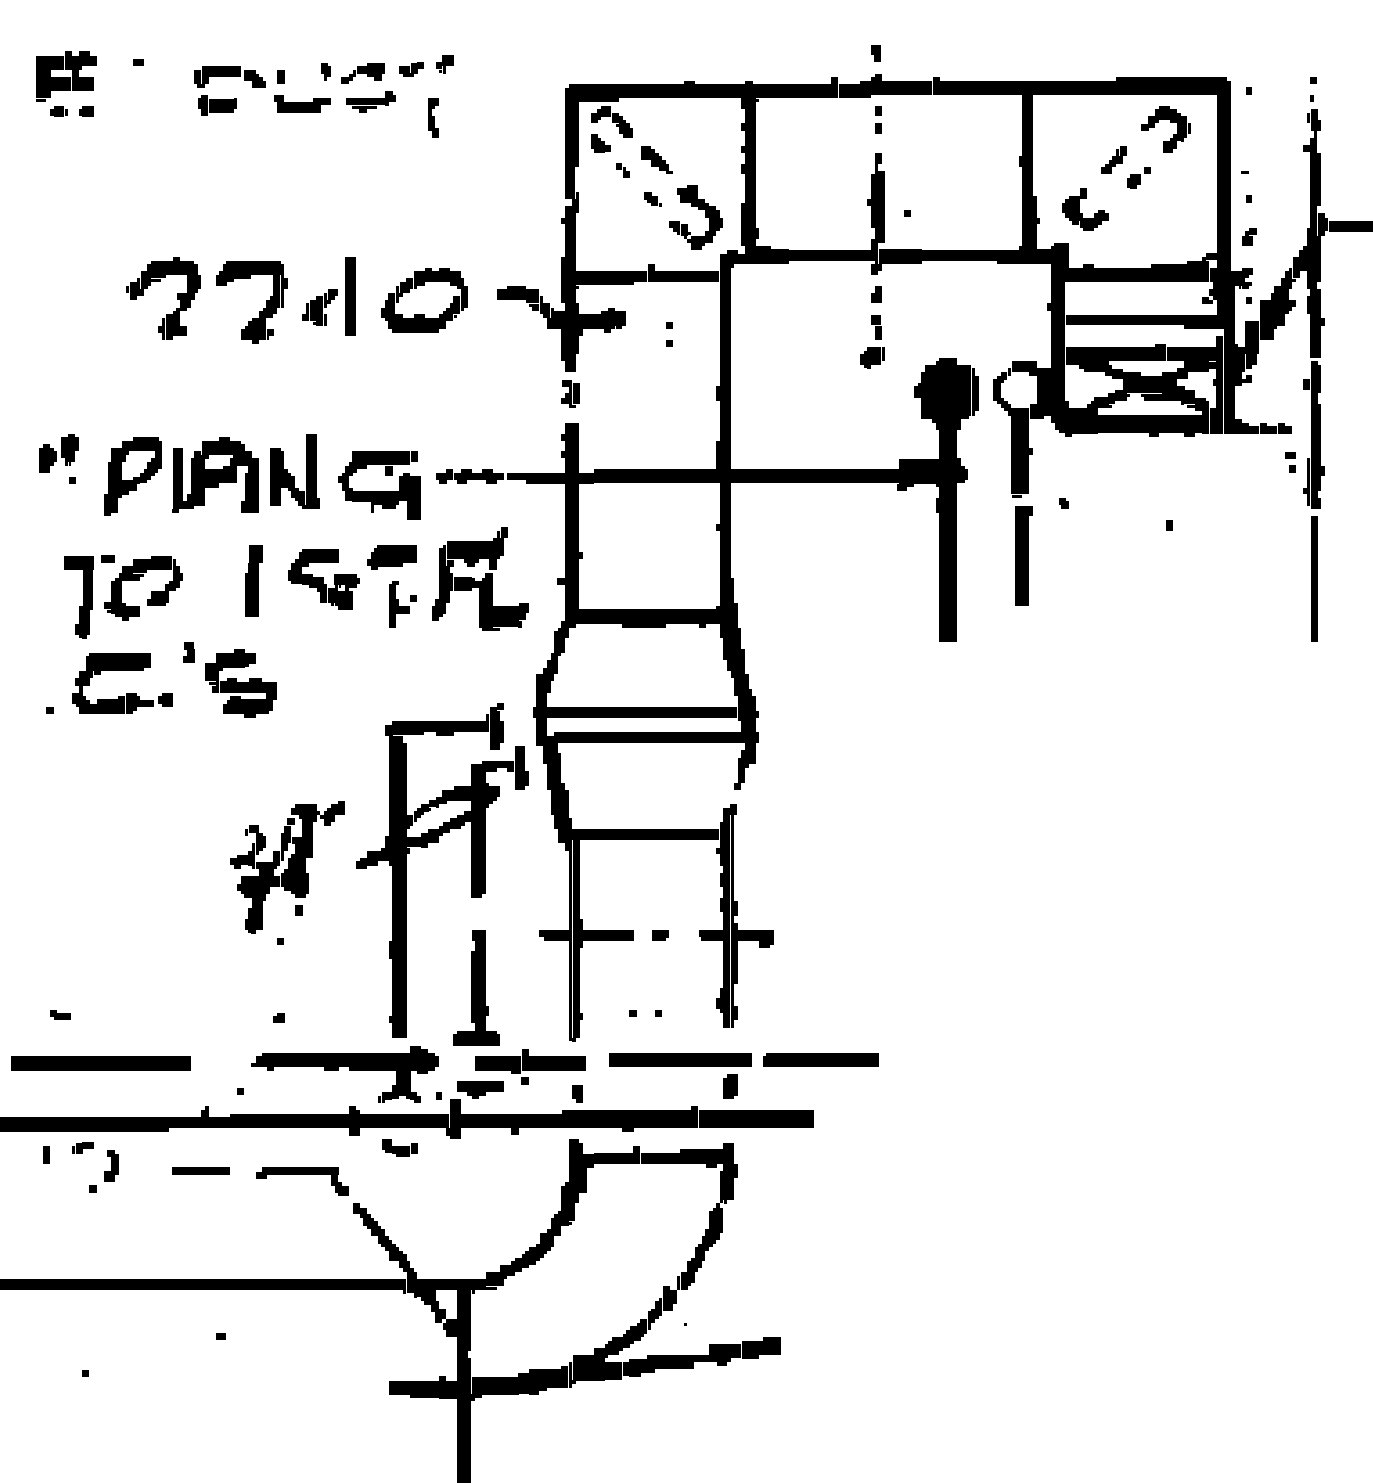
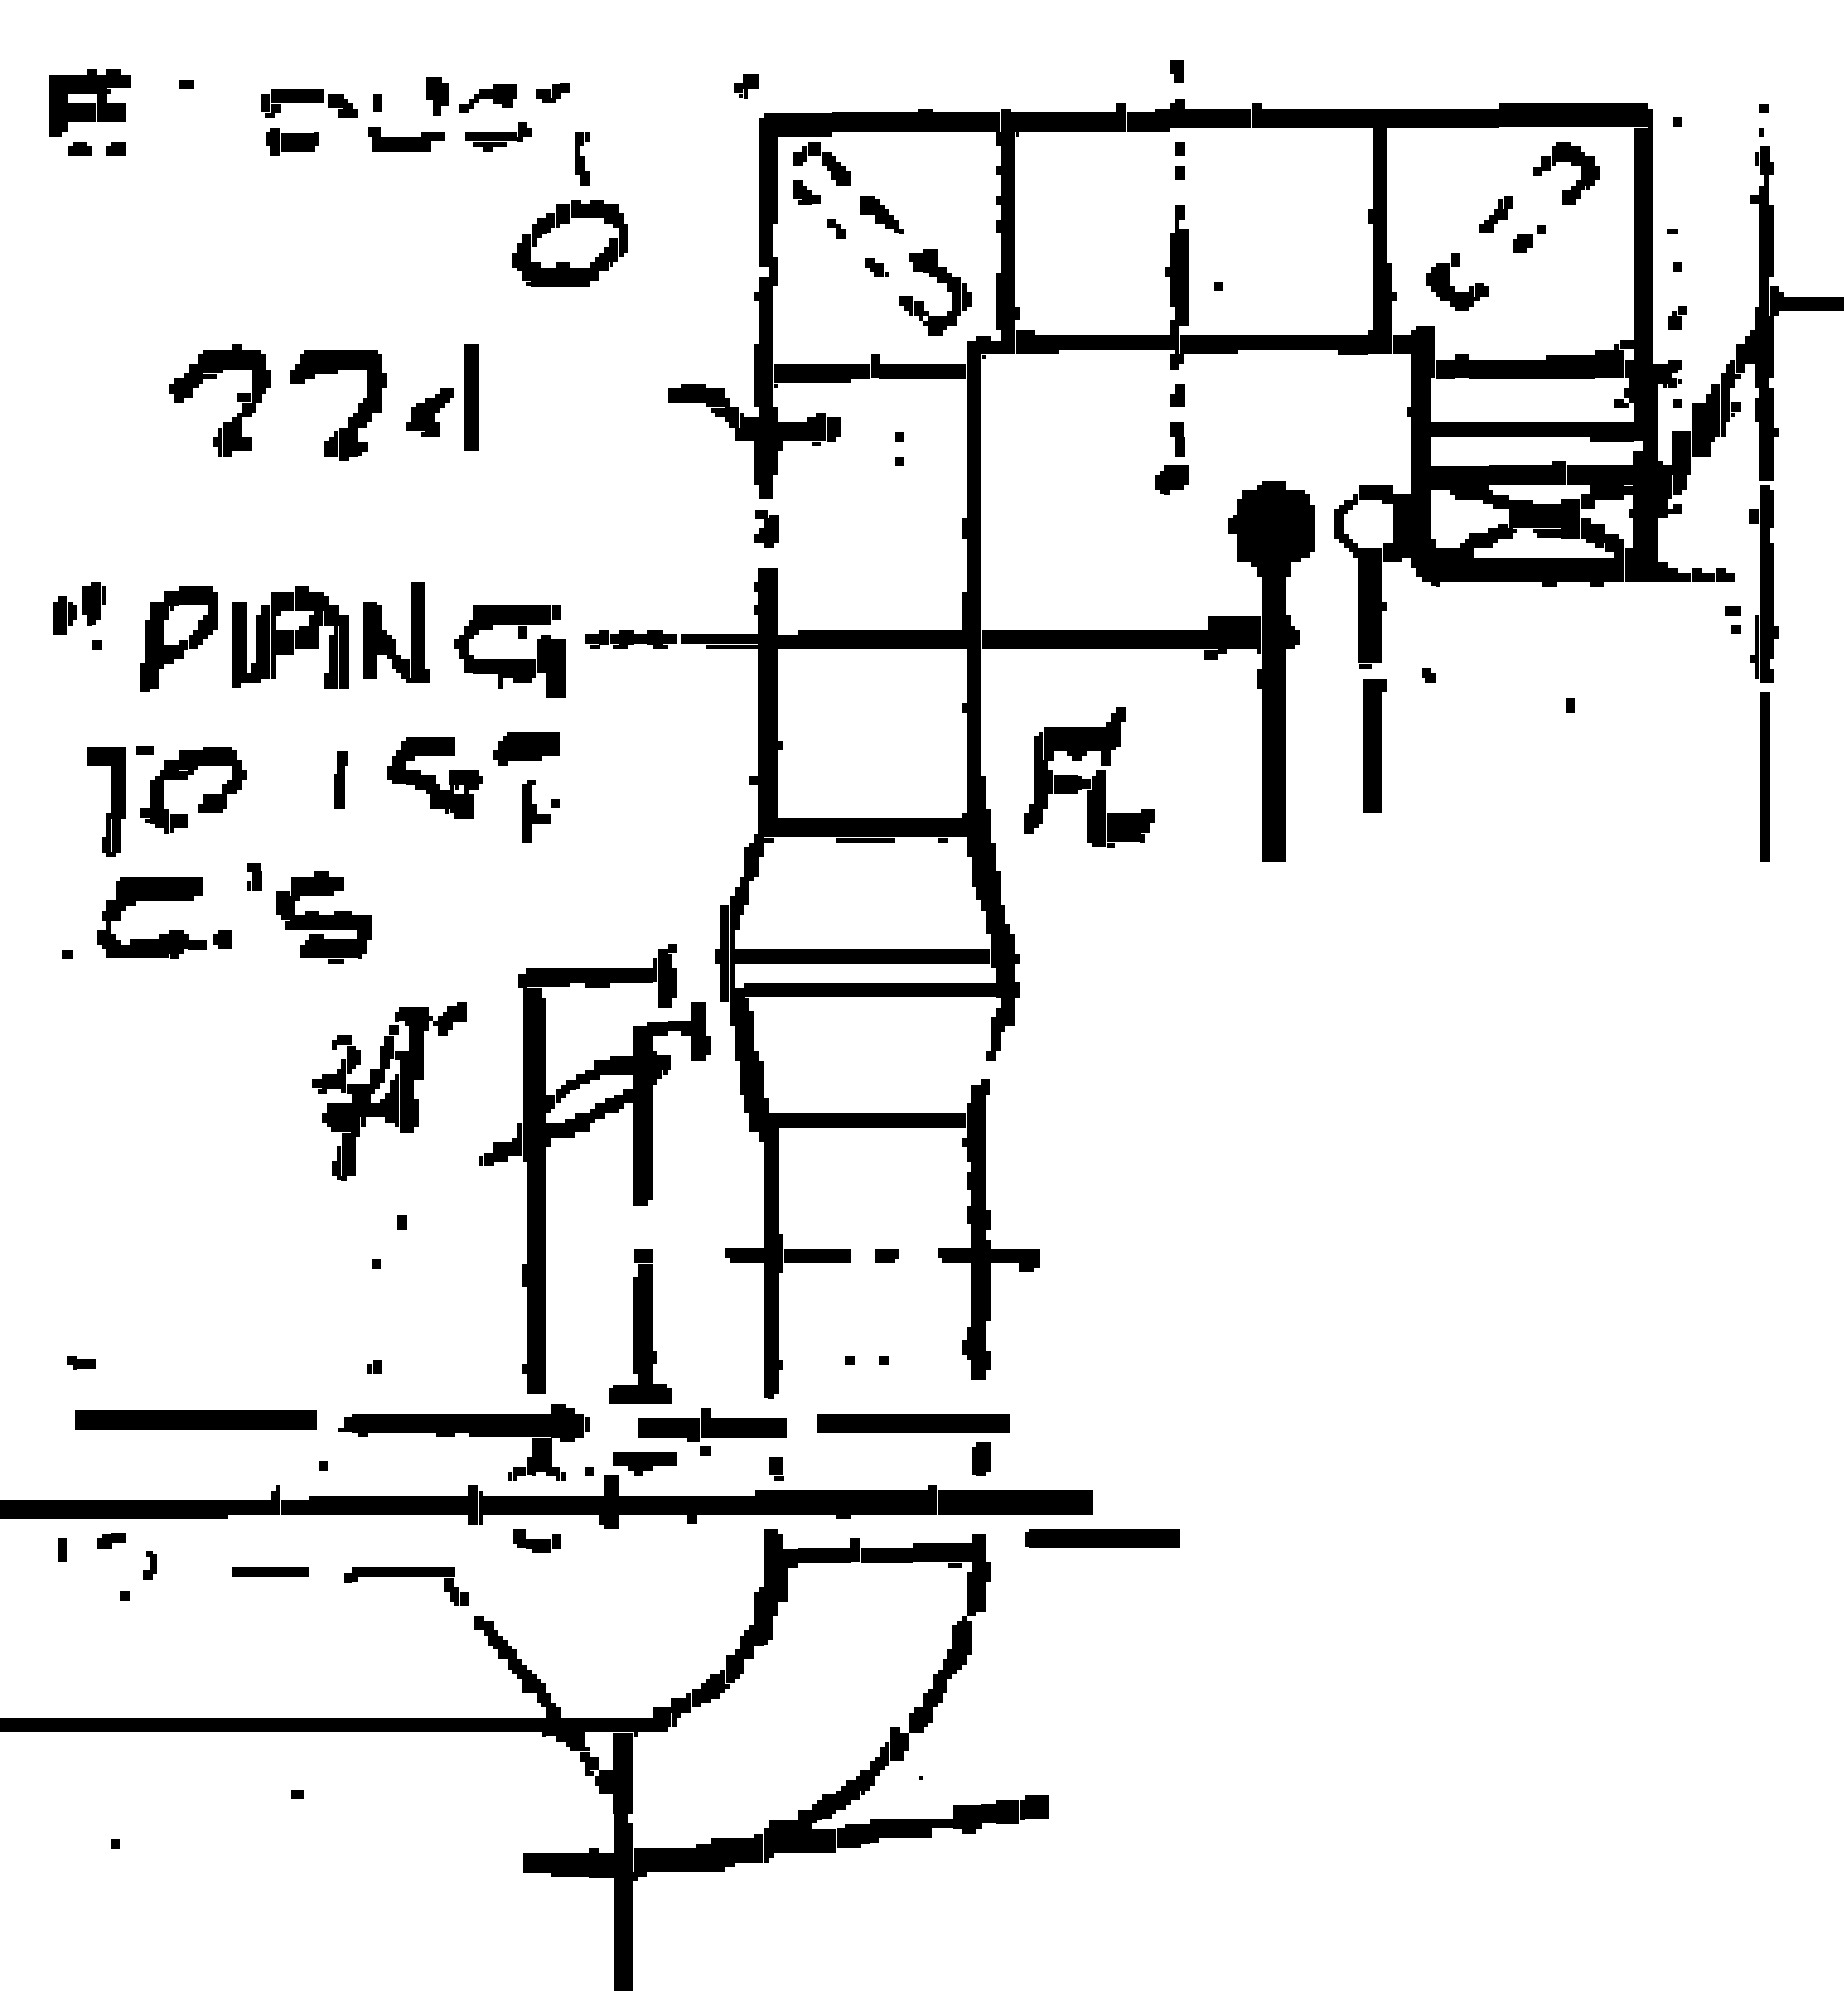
part: (444, 64) -> (746, 86), moved
part: (325, 71) -> (437, 96), size x1.6
part: (416, 288) -> (559, 227), moved
part: (480, 579) -> (1089, 777), moved
part: (253, 580) -> (340, 779), size x0.6
part: (287, 867) -> (389, 1091), moved
part: (820, 1060) -> (1102, 1538), moved
line: (100, 1063) -> (195, 1419), moved
part: (111, 1166) -> (149, 1565), size x0.7

